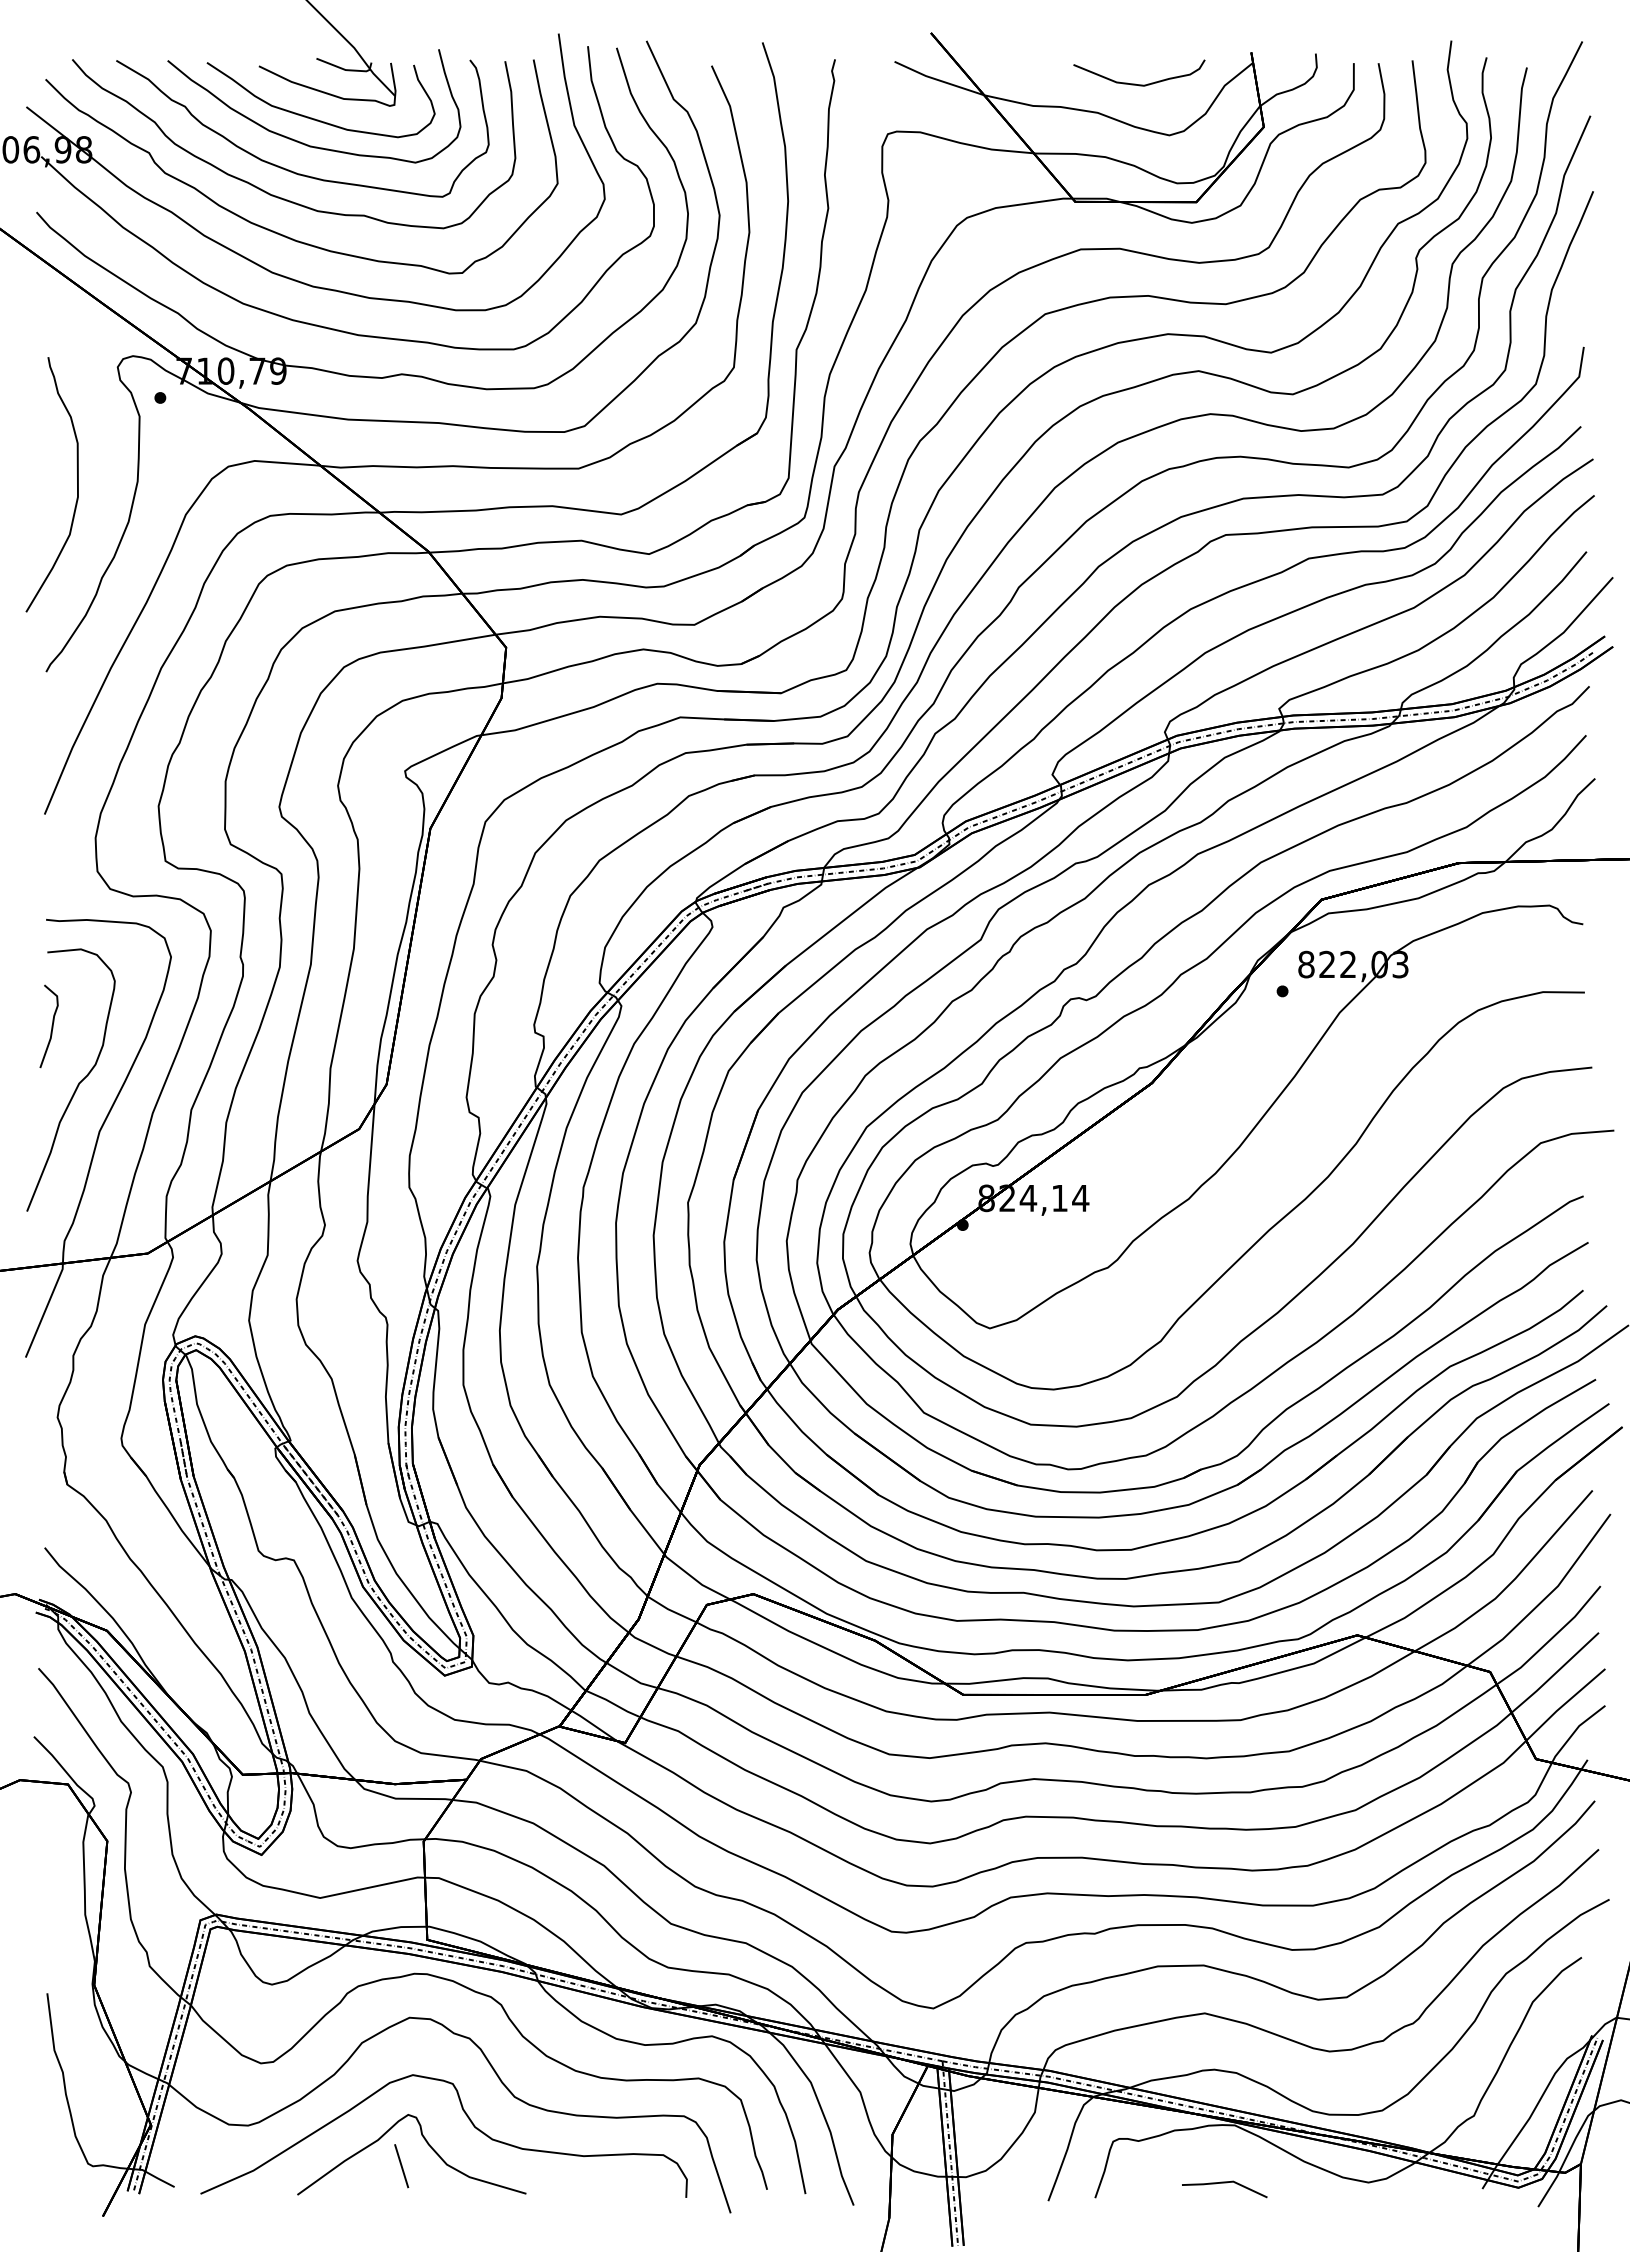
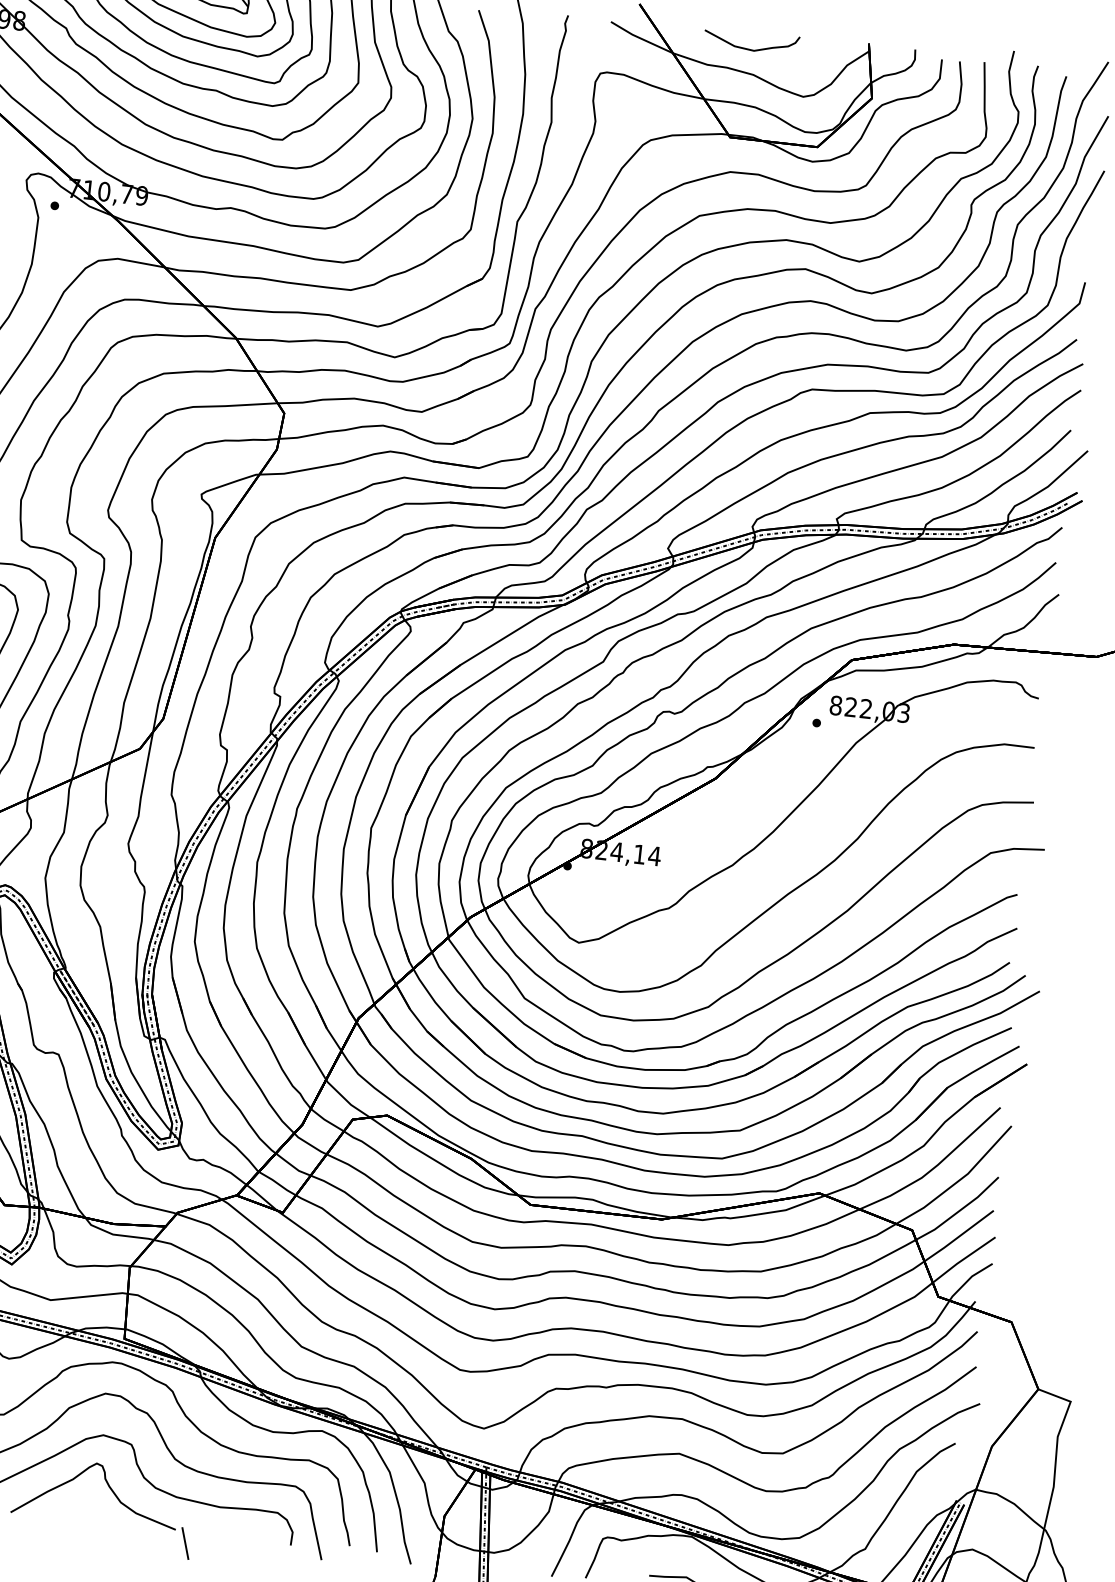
curve: (1135, 83) -> (748, 48), moved
line: (401, 2166) -> (185, 1543), moved

